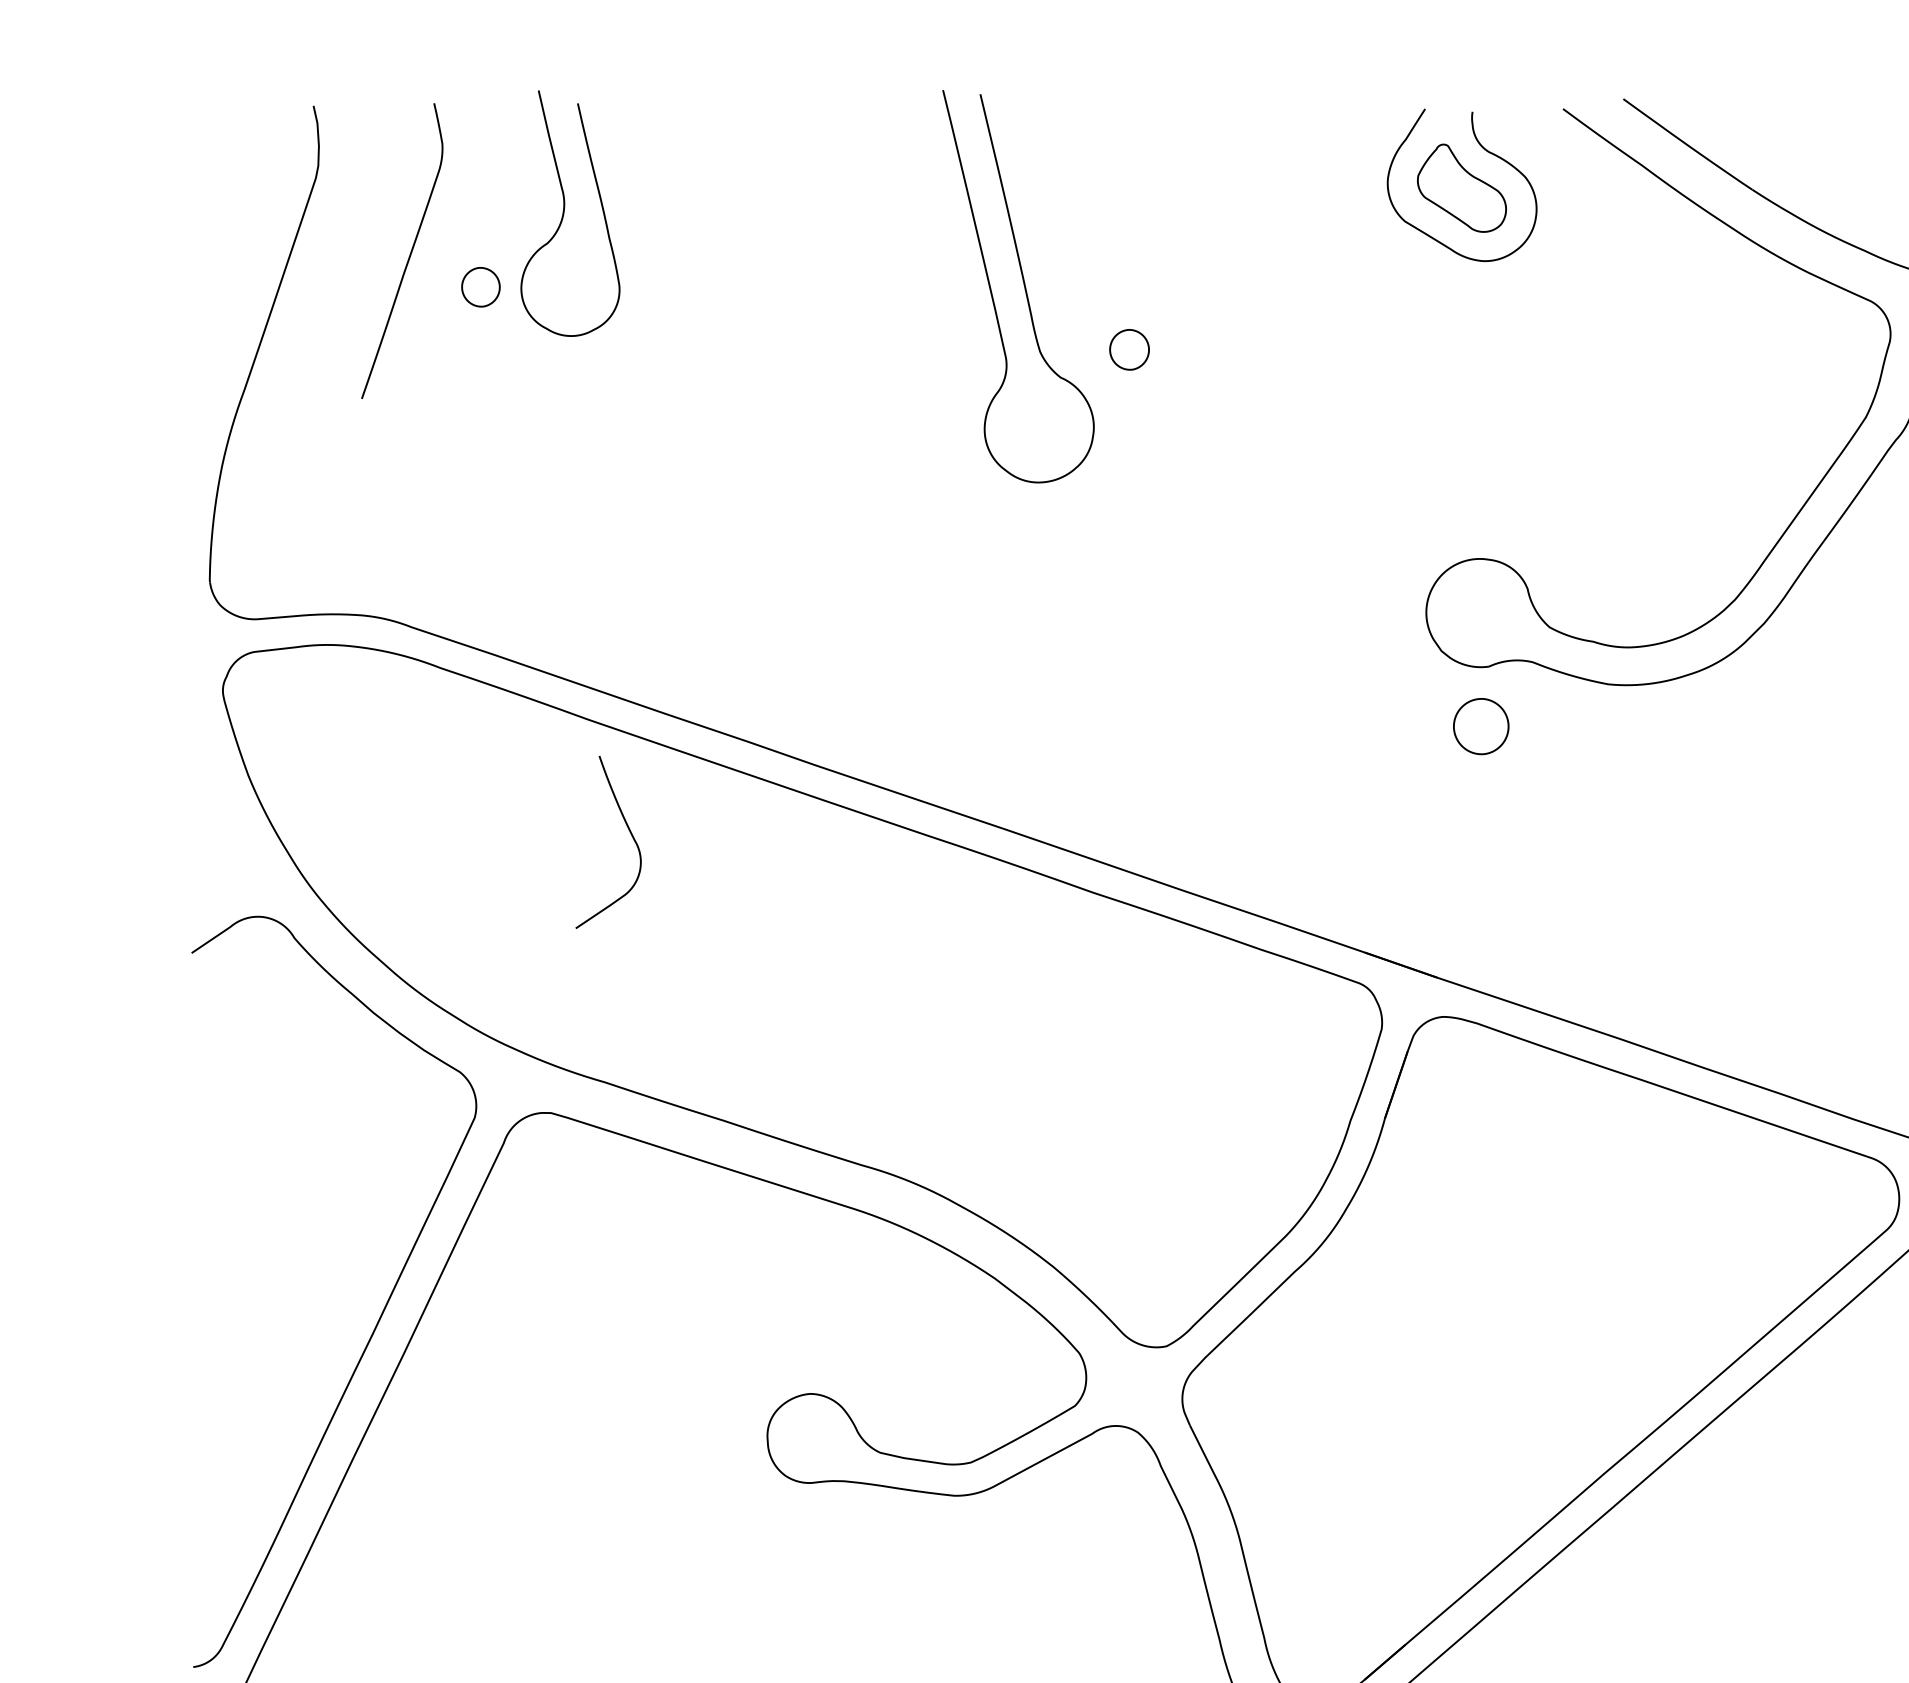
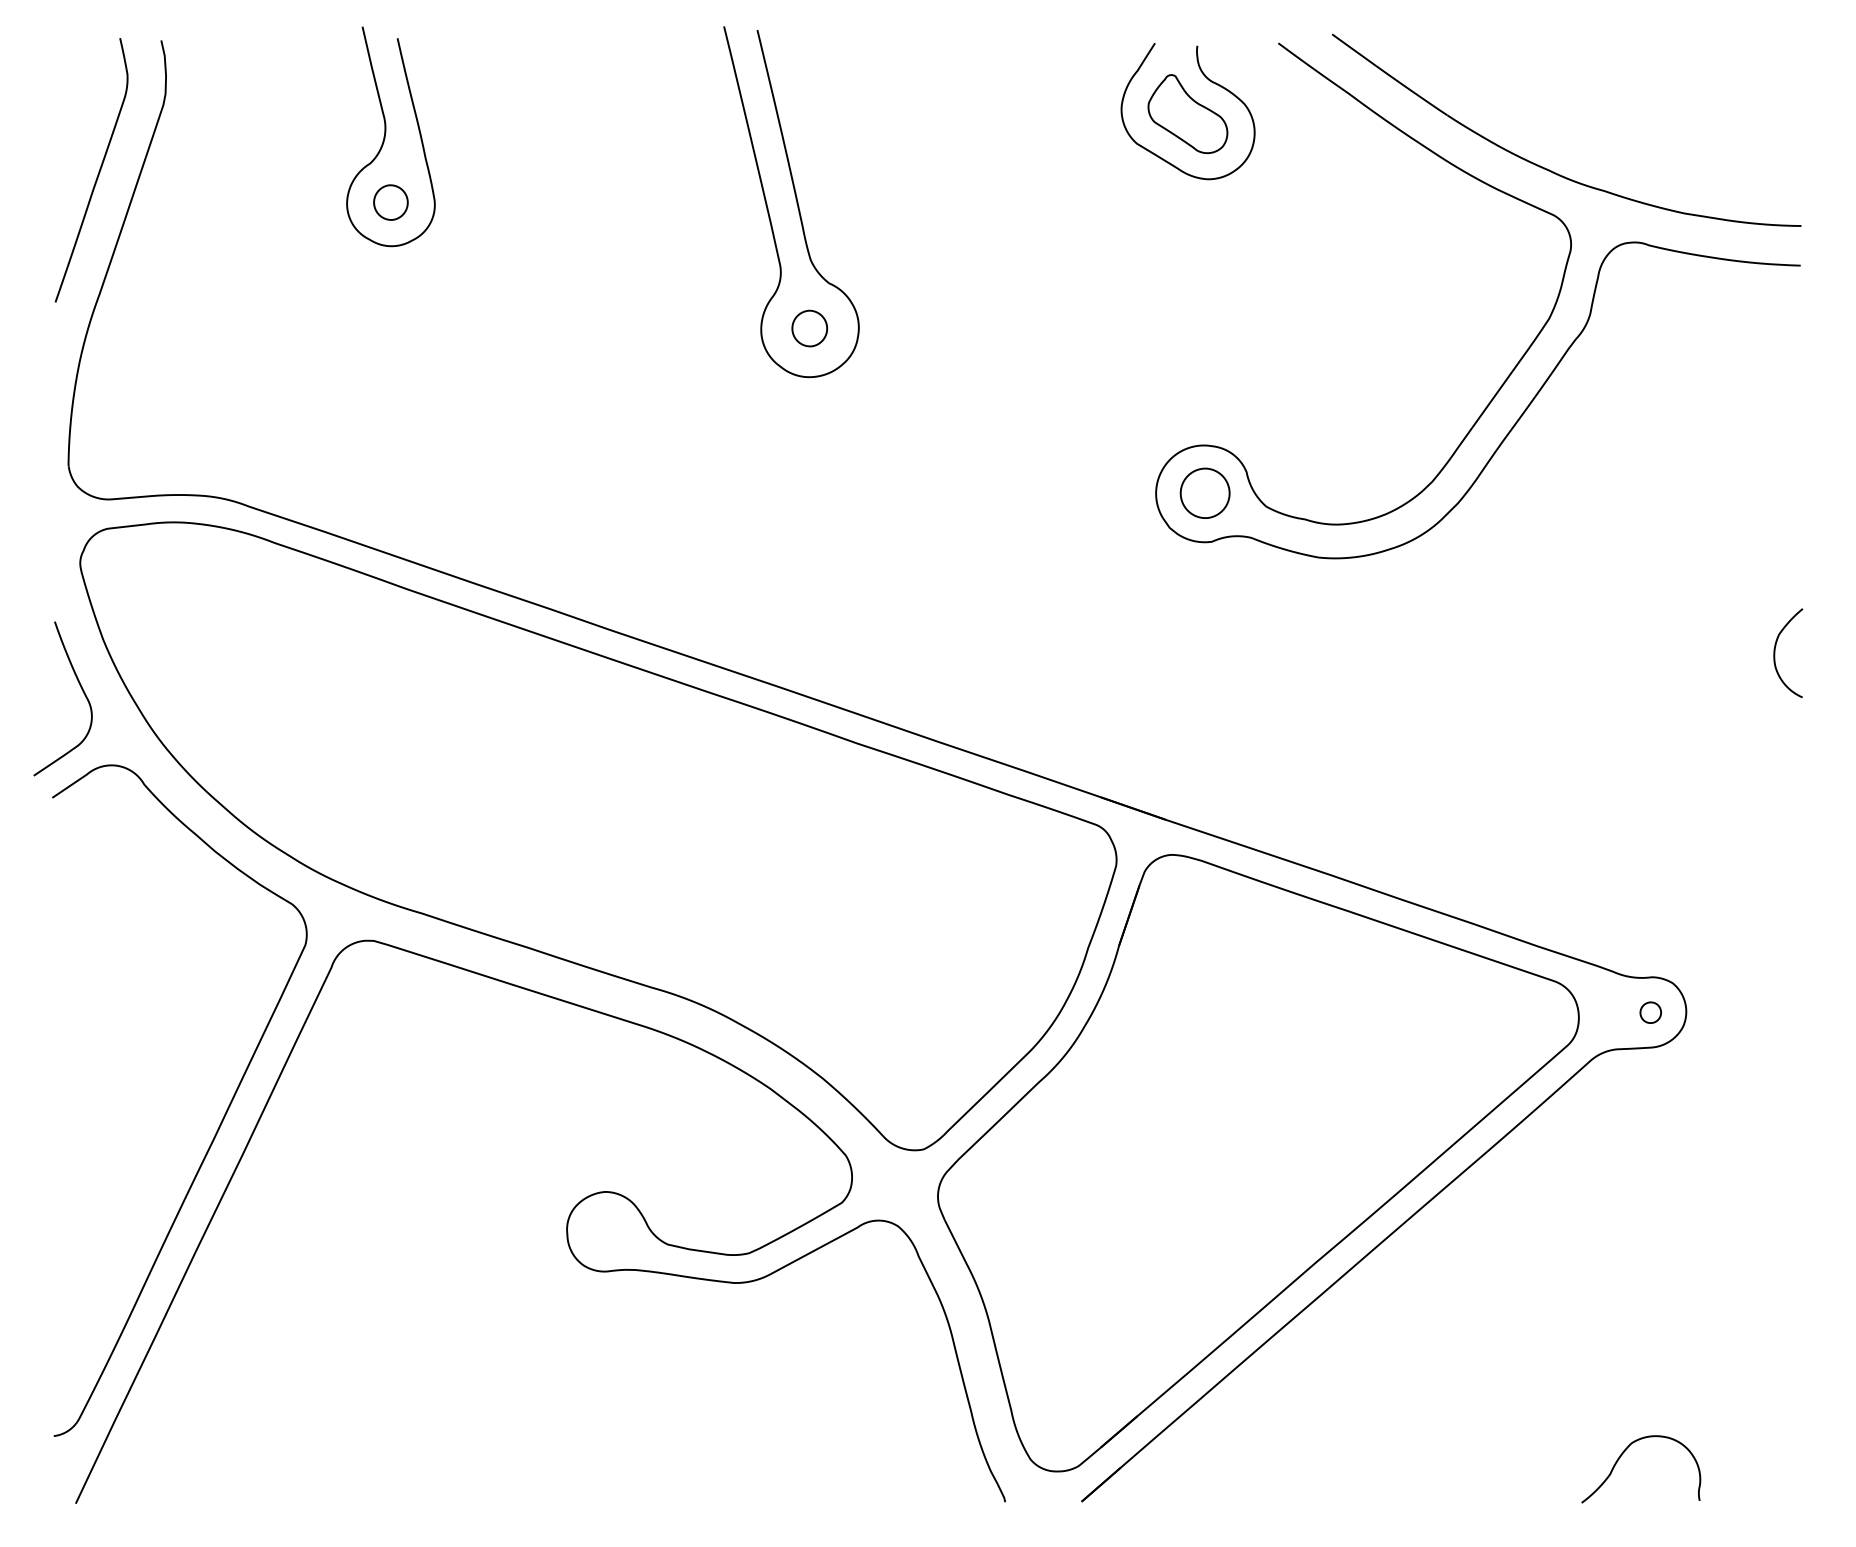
curve: (409, 252) -> (98, 171), moved
part: (480, 287) -> (390, 202), moved
part: (1129, 349) -> (809, 328), moved
part: (1480, 725) -> (1204, 492), moved
curve: (629, 831) -> (81, 689), moved

